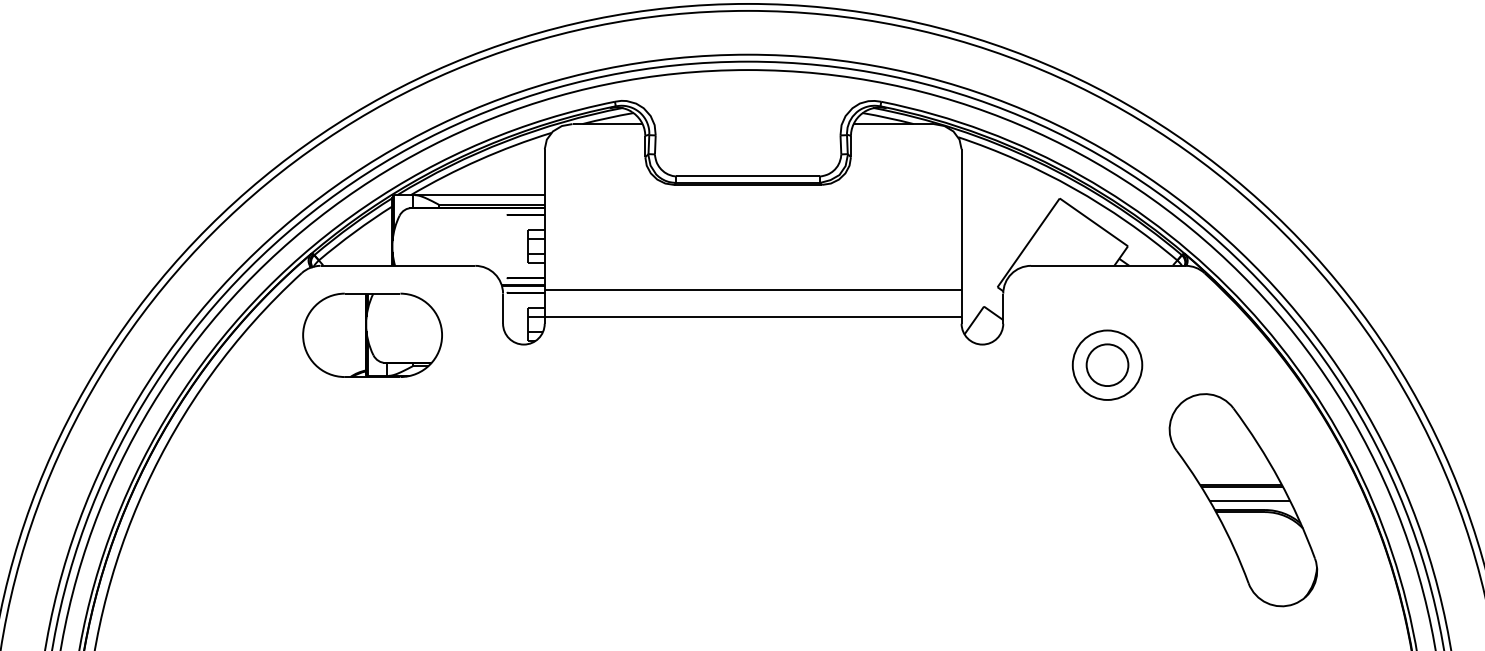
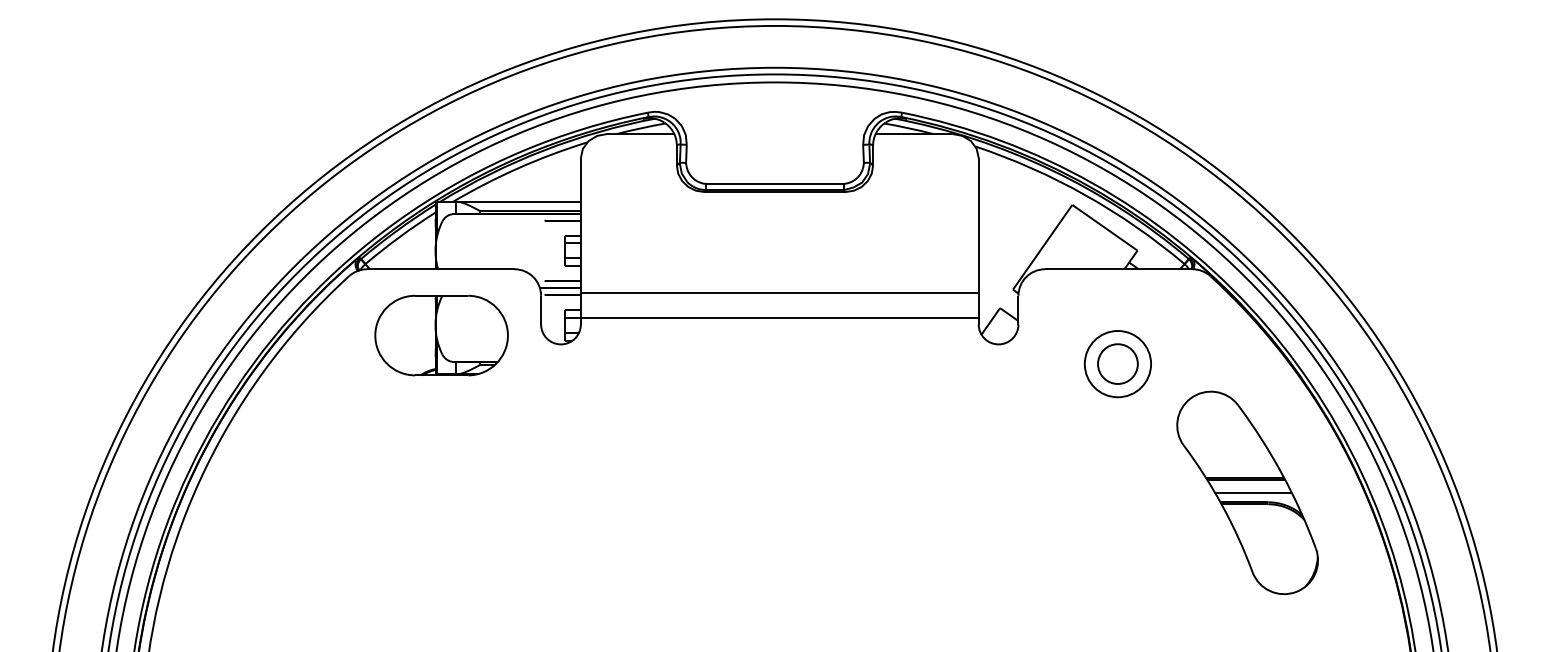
part: (372, 335) -> (441, 335), moved

